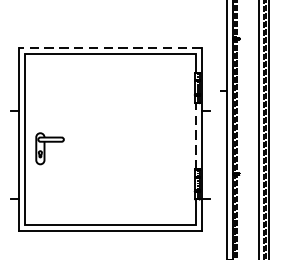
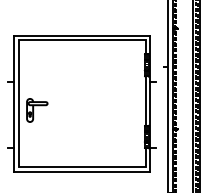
line: (110, 47) -> (82, 35), dashed -> solid
line: (195, 135) -> (145, 100), dashed -> solid

